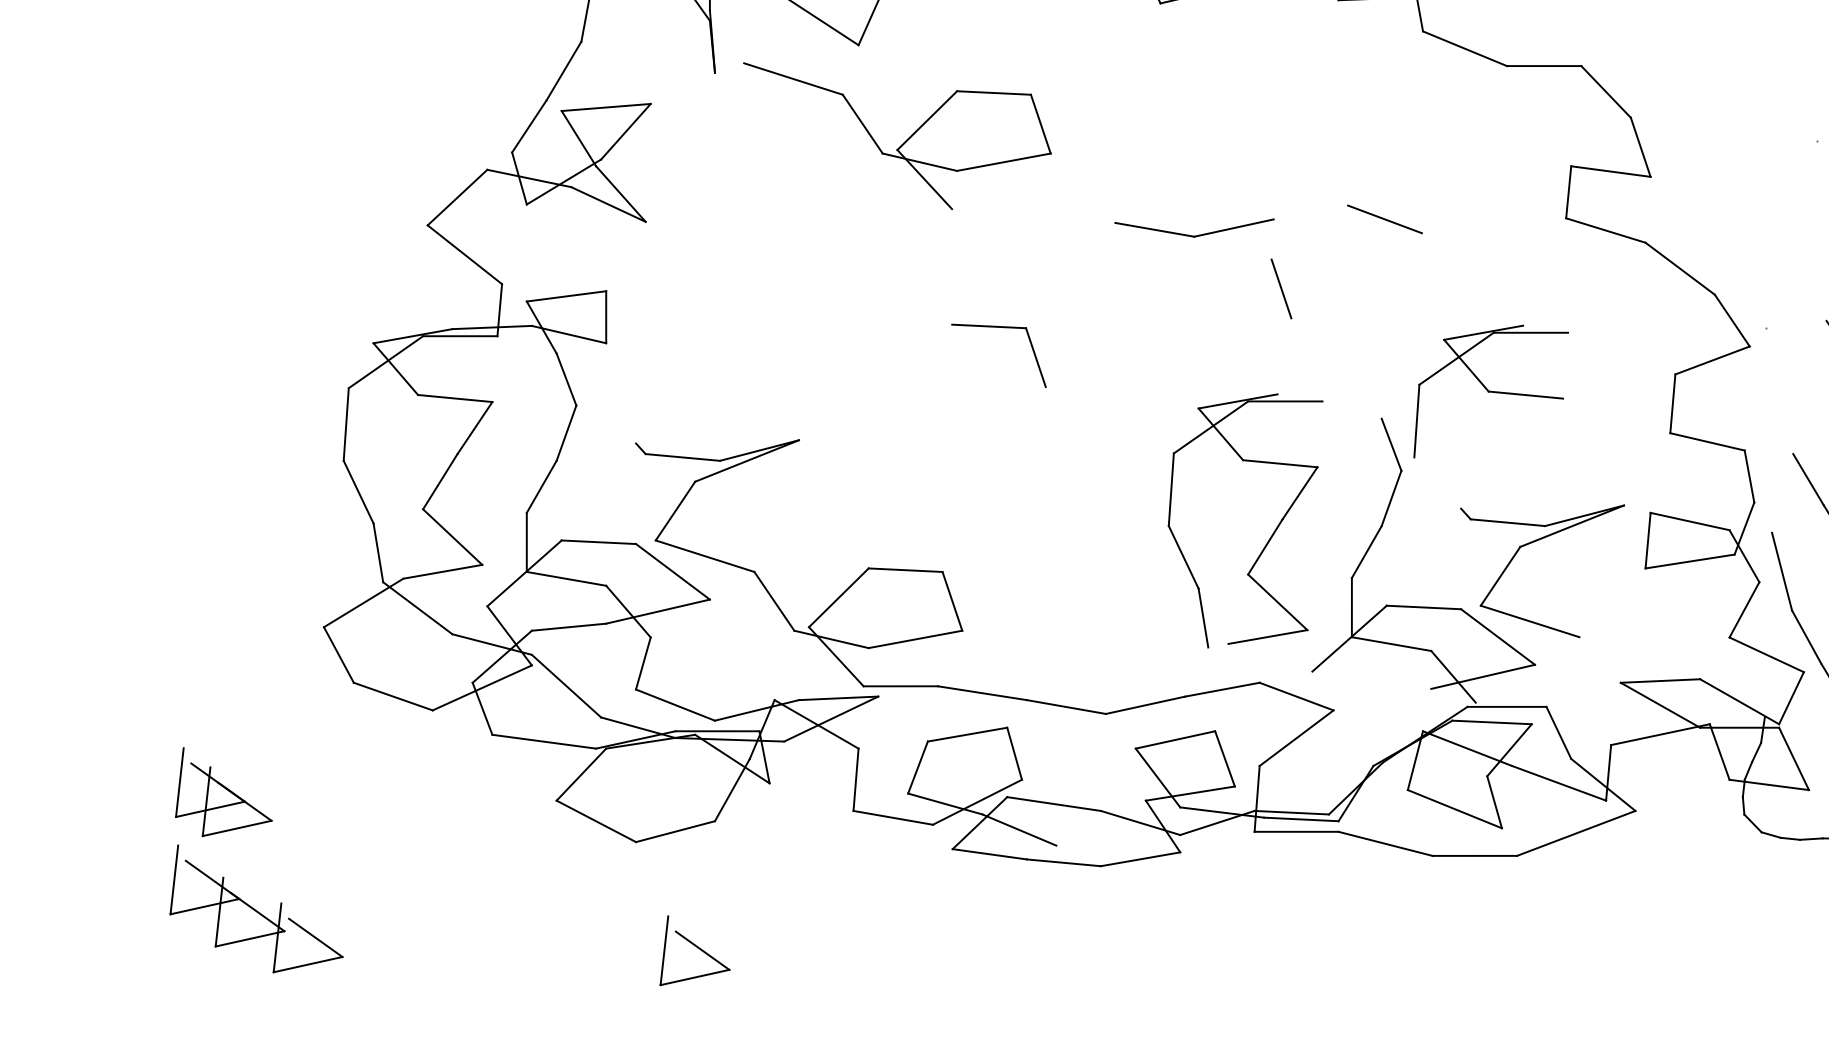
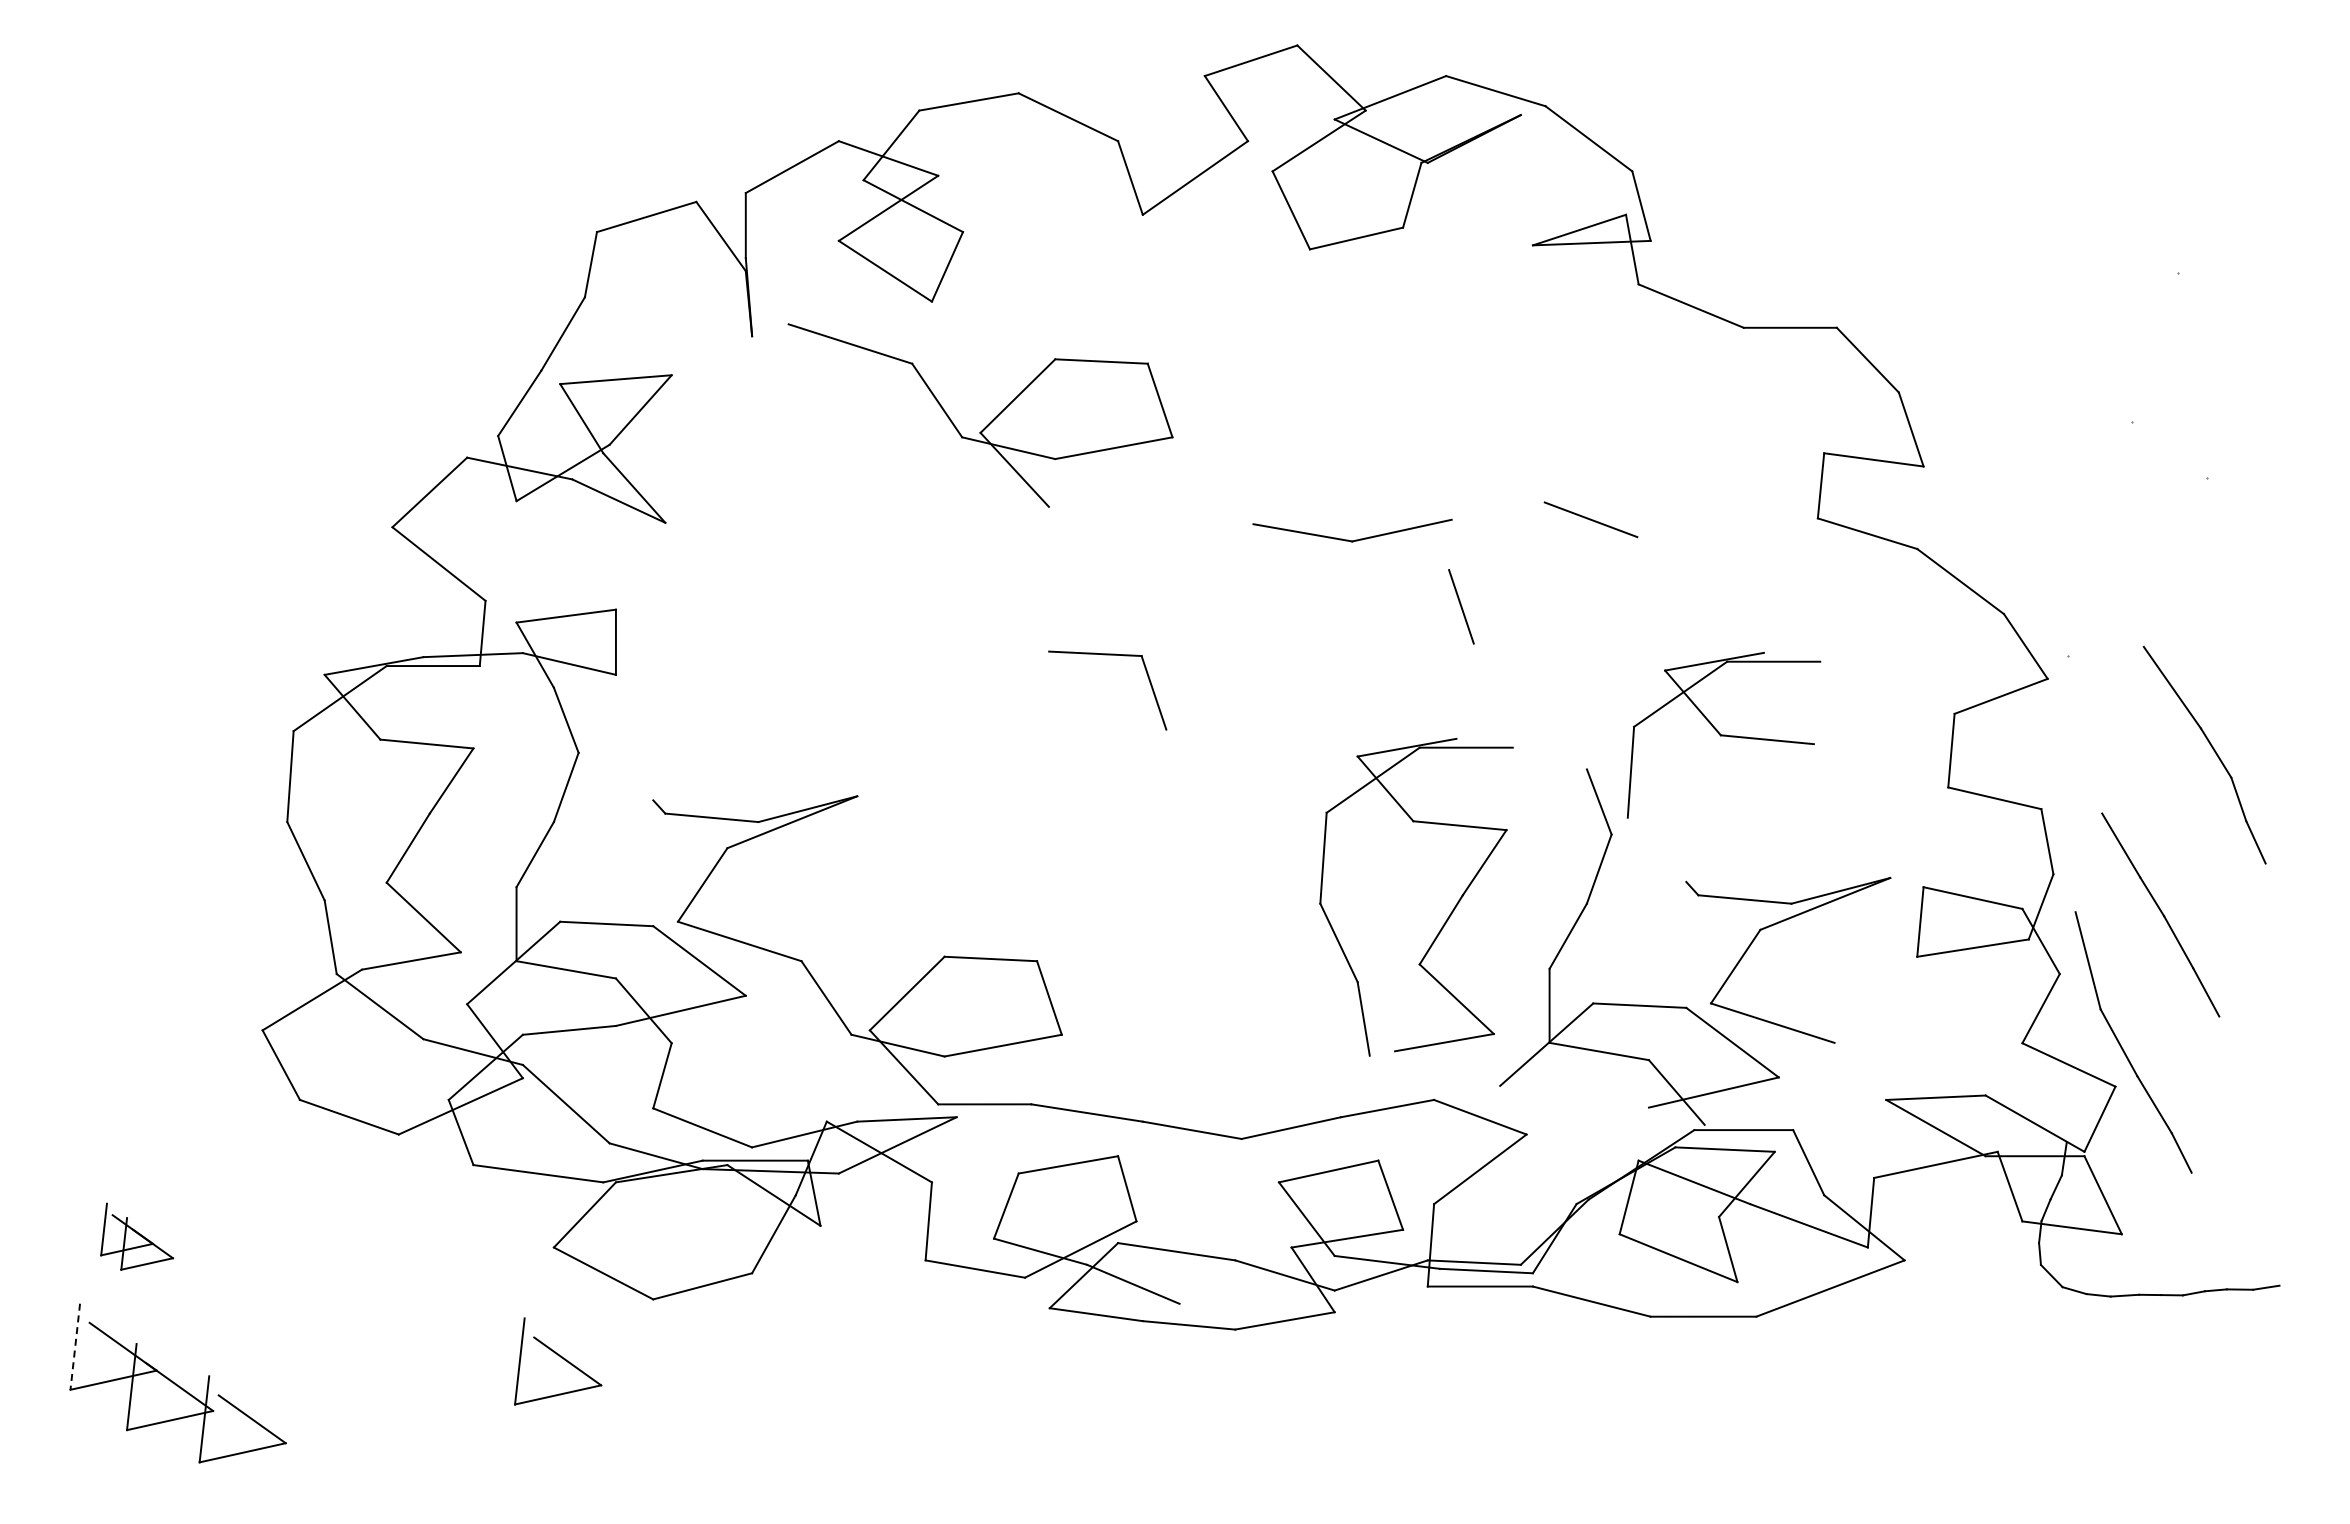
part: (223, 791) -> (136, 1236), size x0.6
line: (174, 880) -> (75, 1347), solid -> dashed
part: (695, 950) -> (558, 1361), moved

